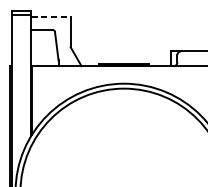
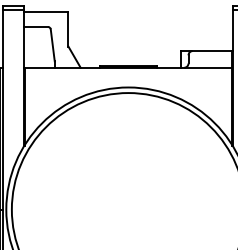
line: (51, 17) -> (46, 12), dashed -> solid

